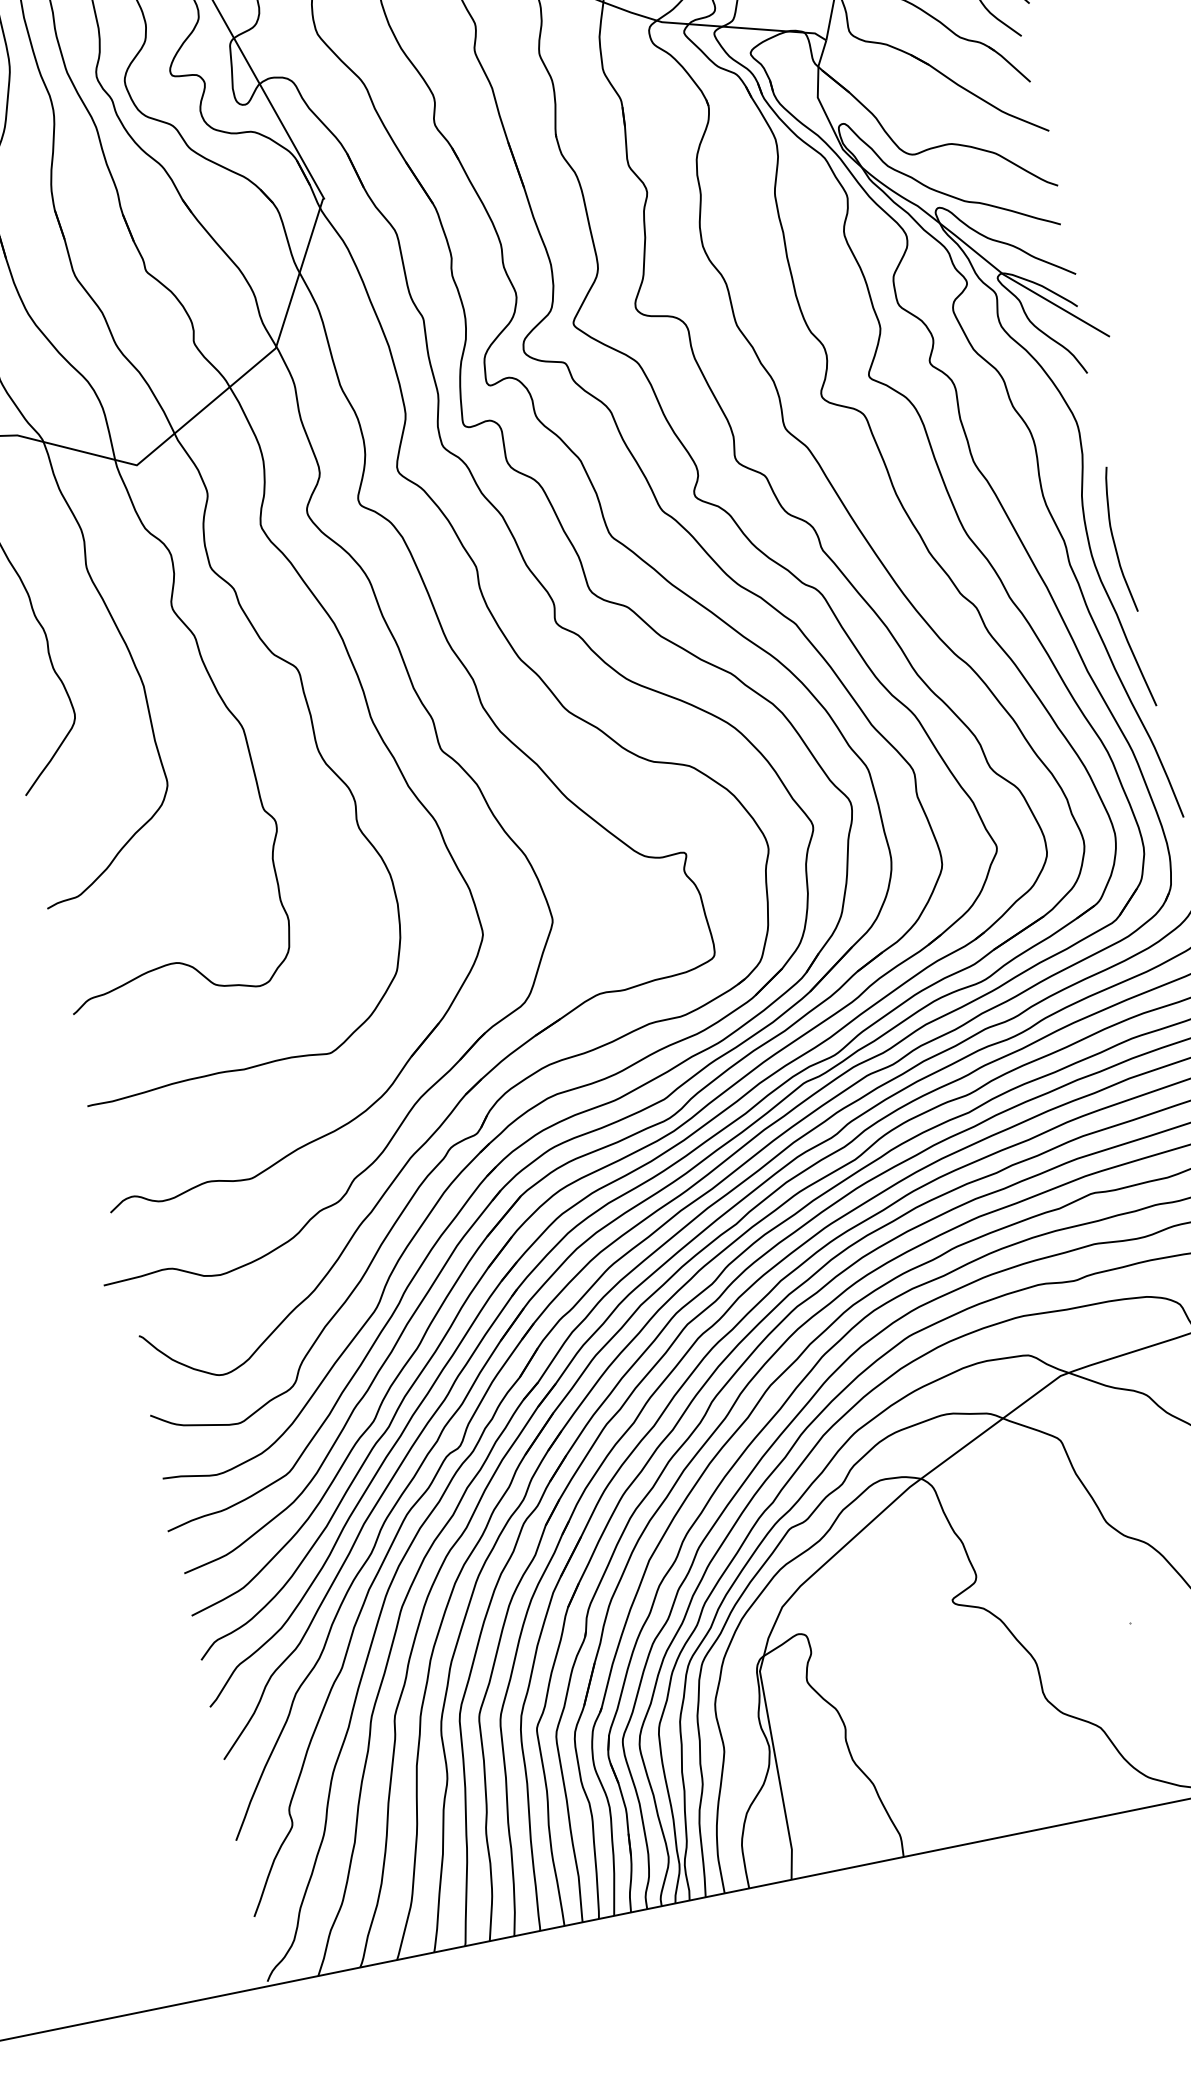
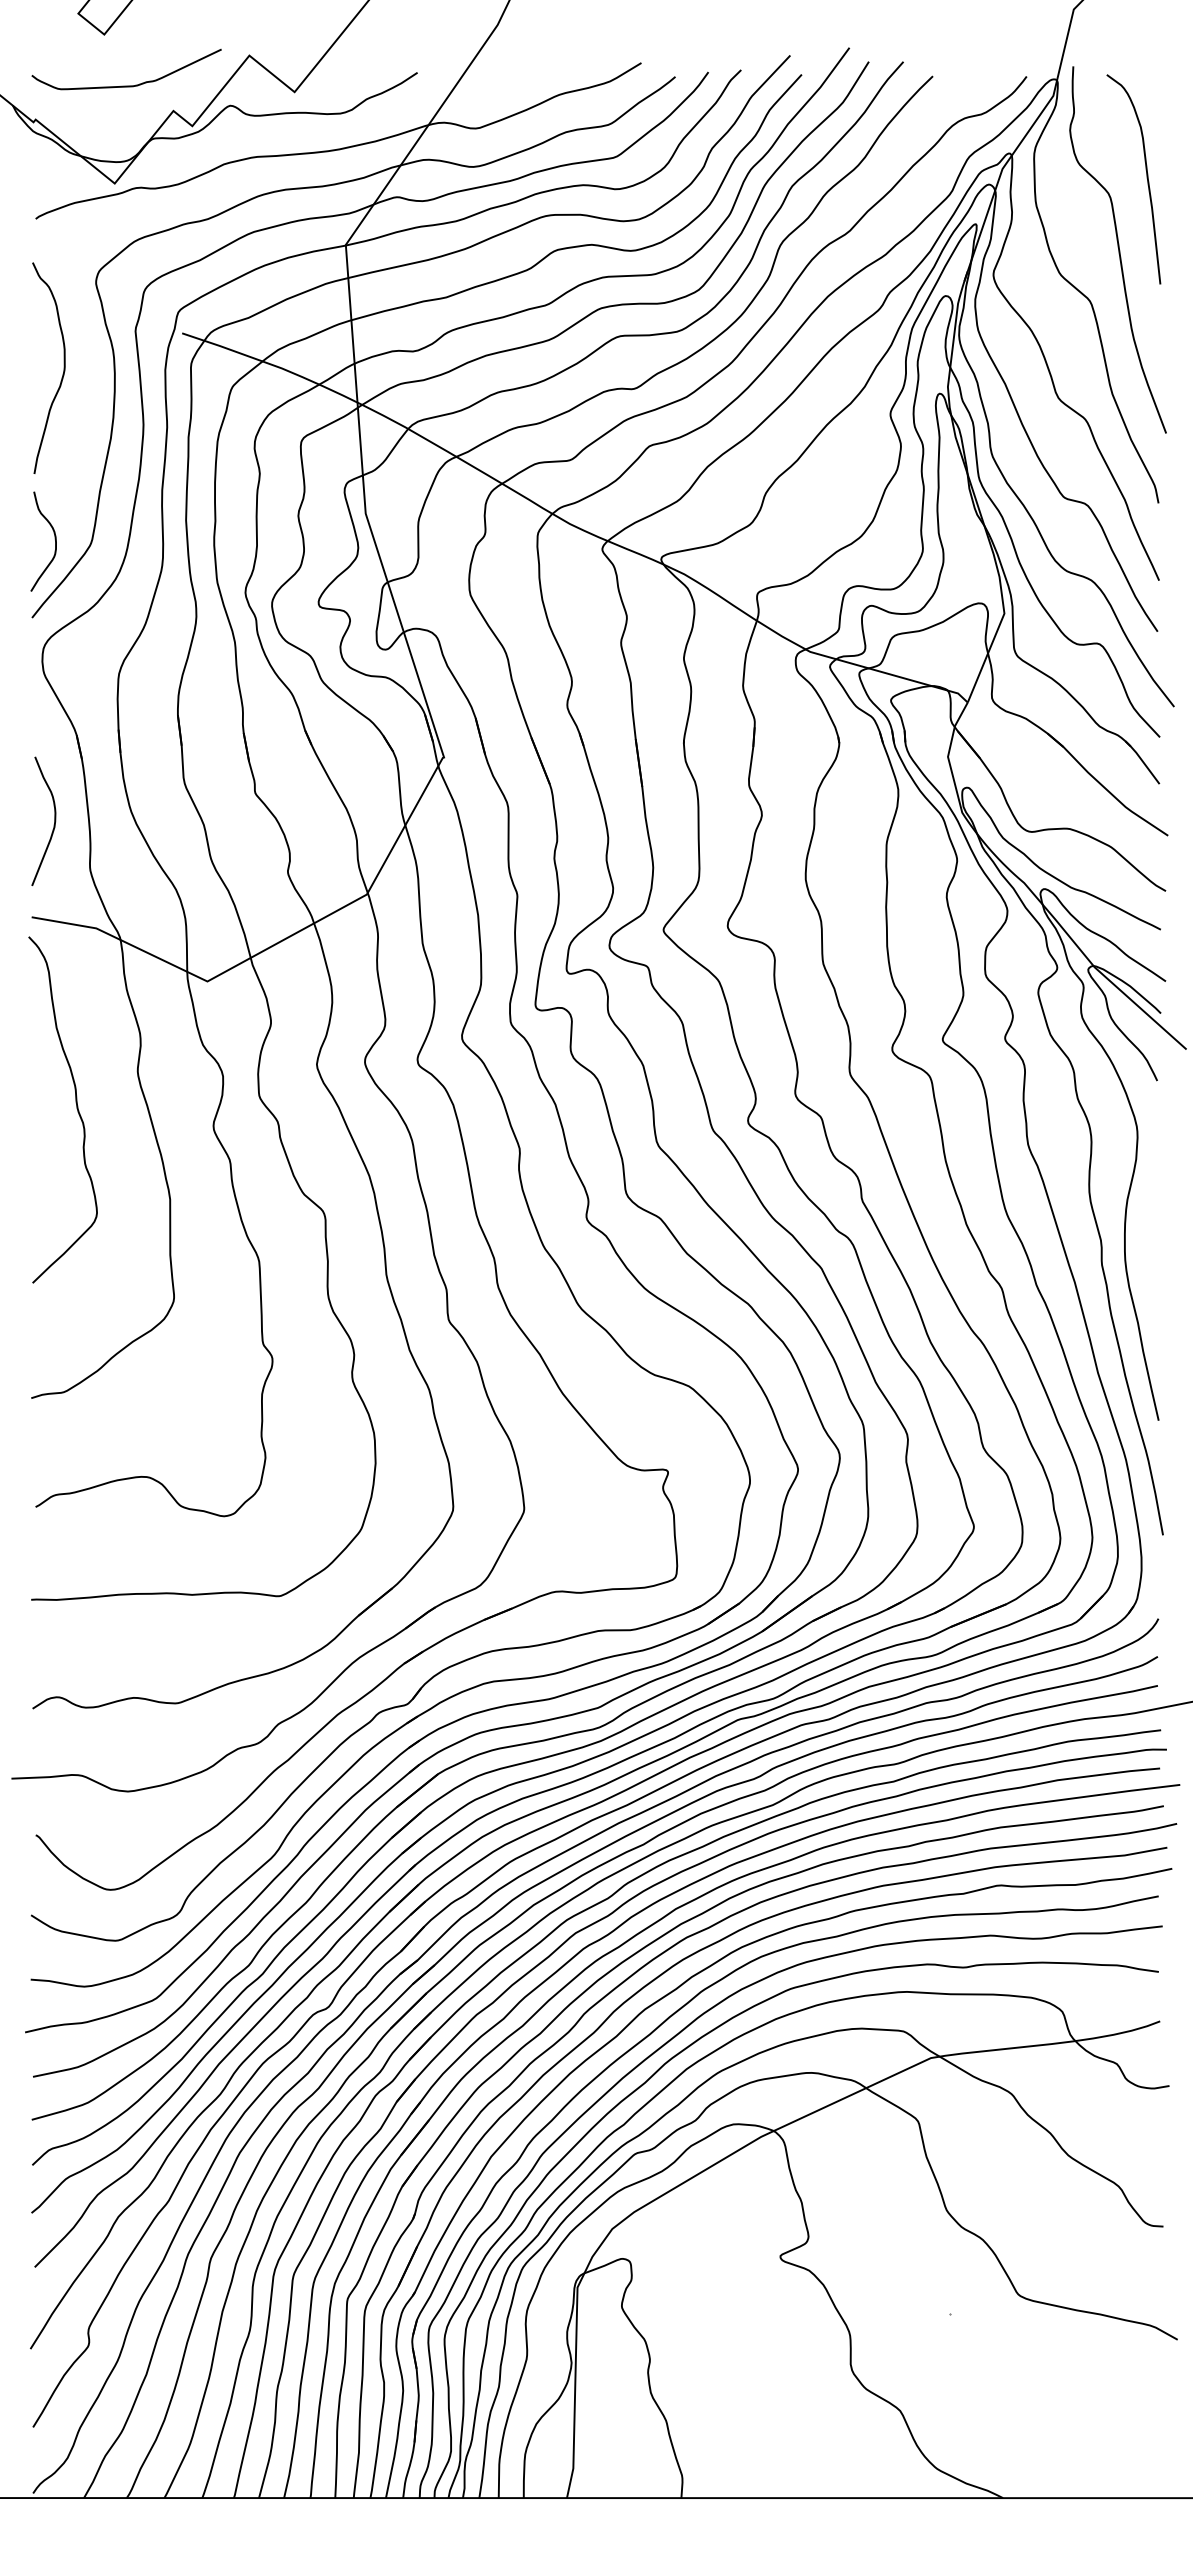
curve: (1114, 540) -> (1150, 1250), removed

